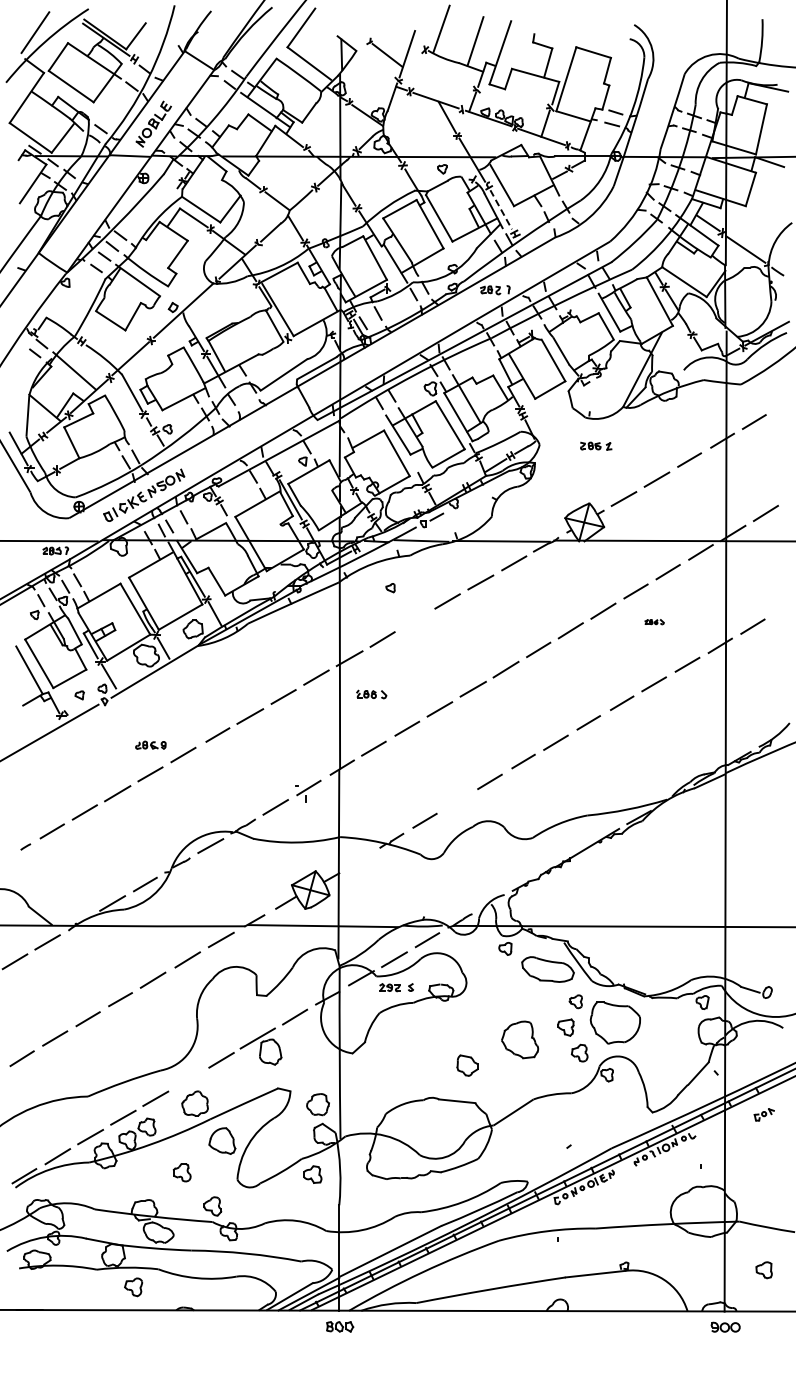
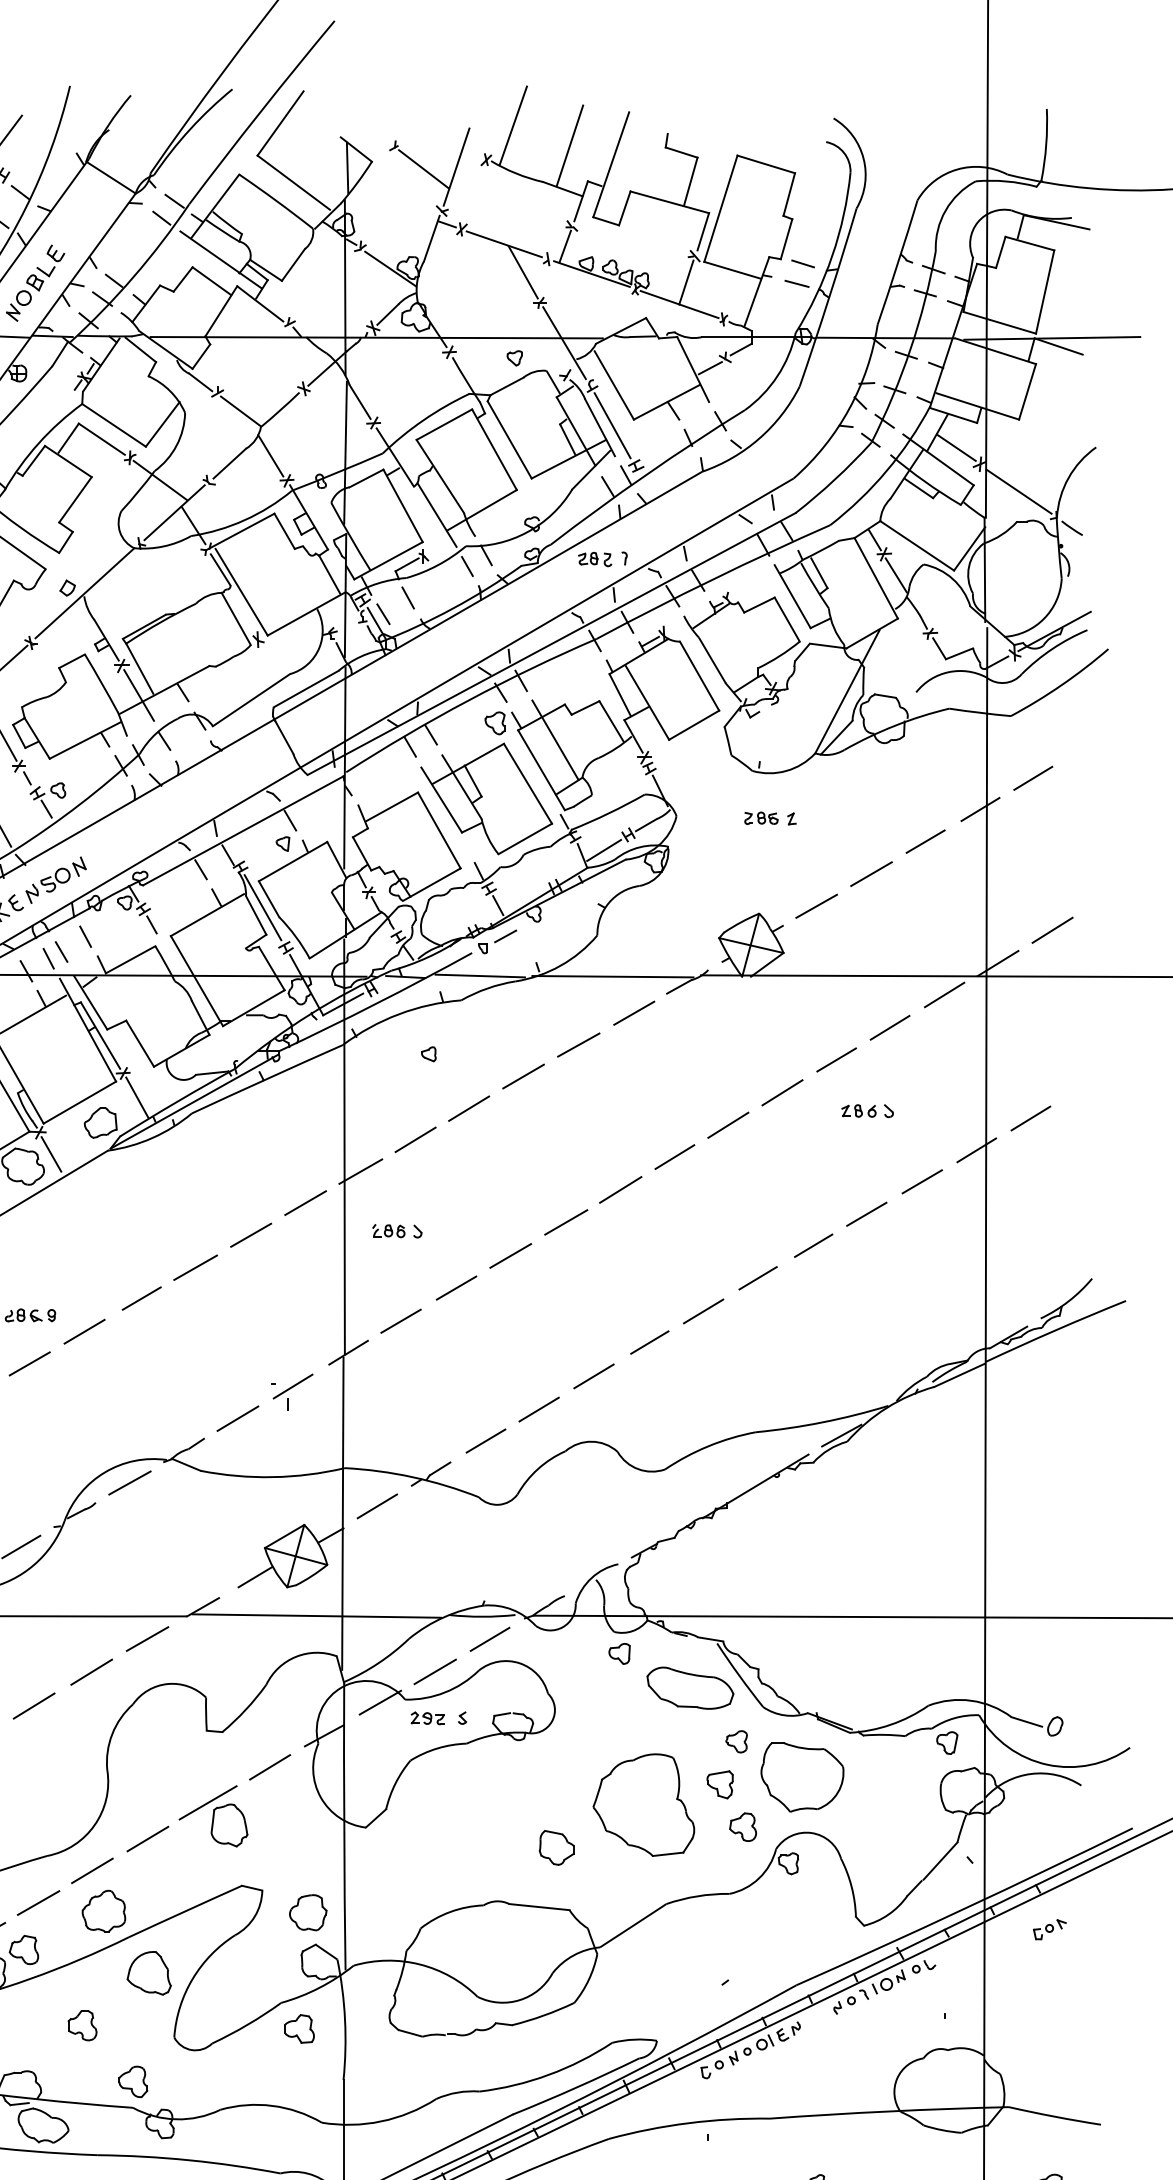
line: (501, 210) -> (613, 426), dashed -> solid
line: (414, 620) -> (468, 1108), added
part: (654, 621) -> (867, 1109), size x1.67
line: (456, 801) -> (538, 1408), added
line: (359, 859) -> (377, 1505), added
part: (519, 1039) -> (643, 1804), size x1.67
line: (187, 1079) -> (91, 1870), added

